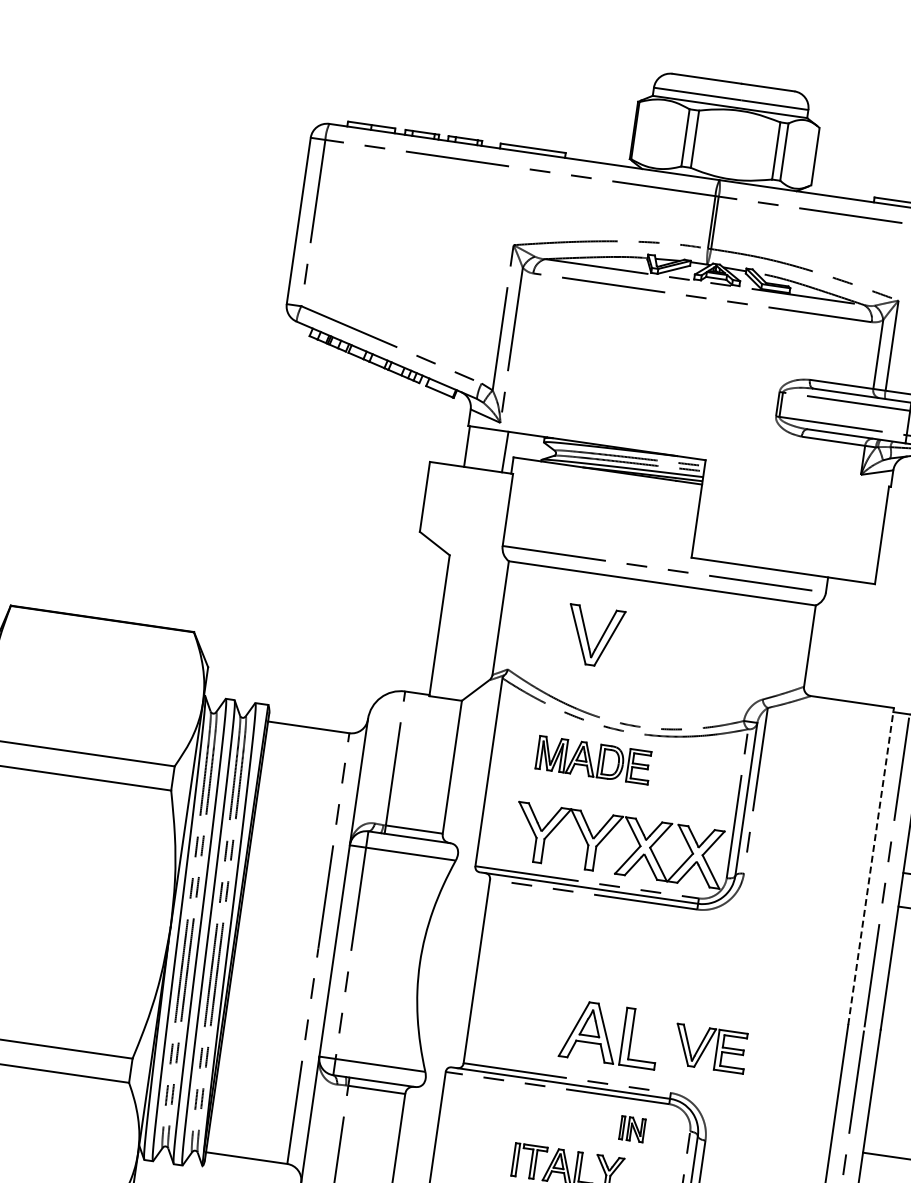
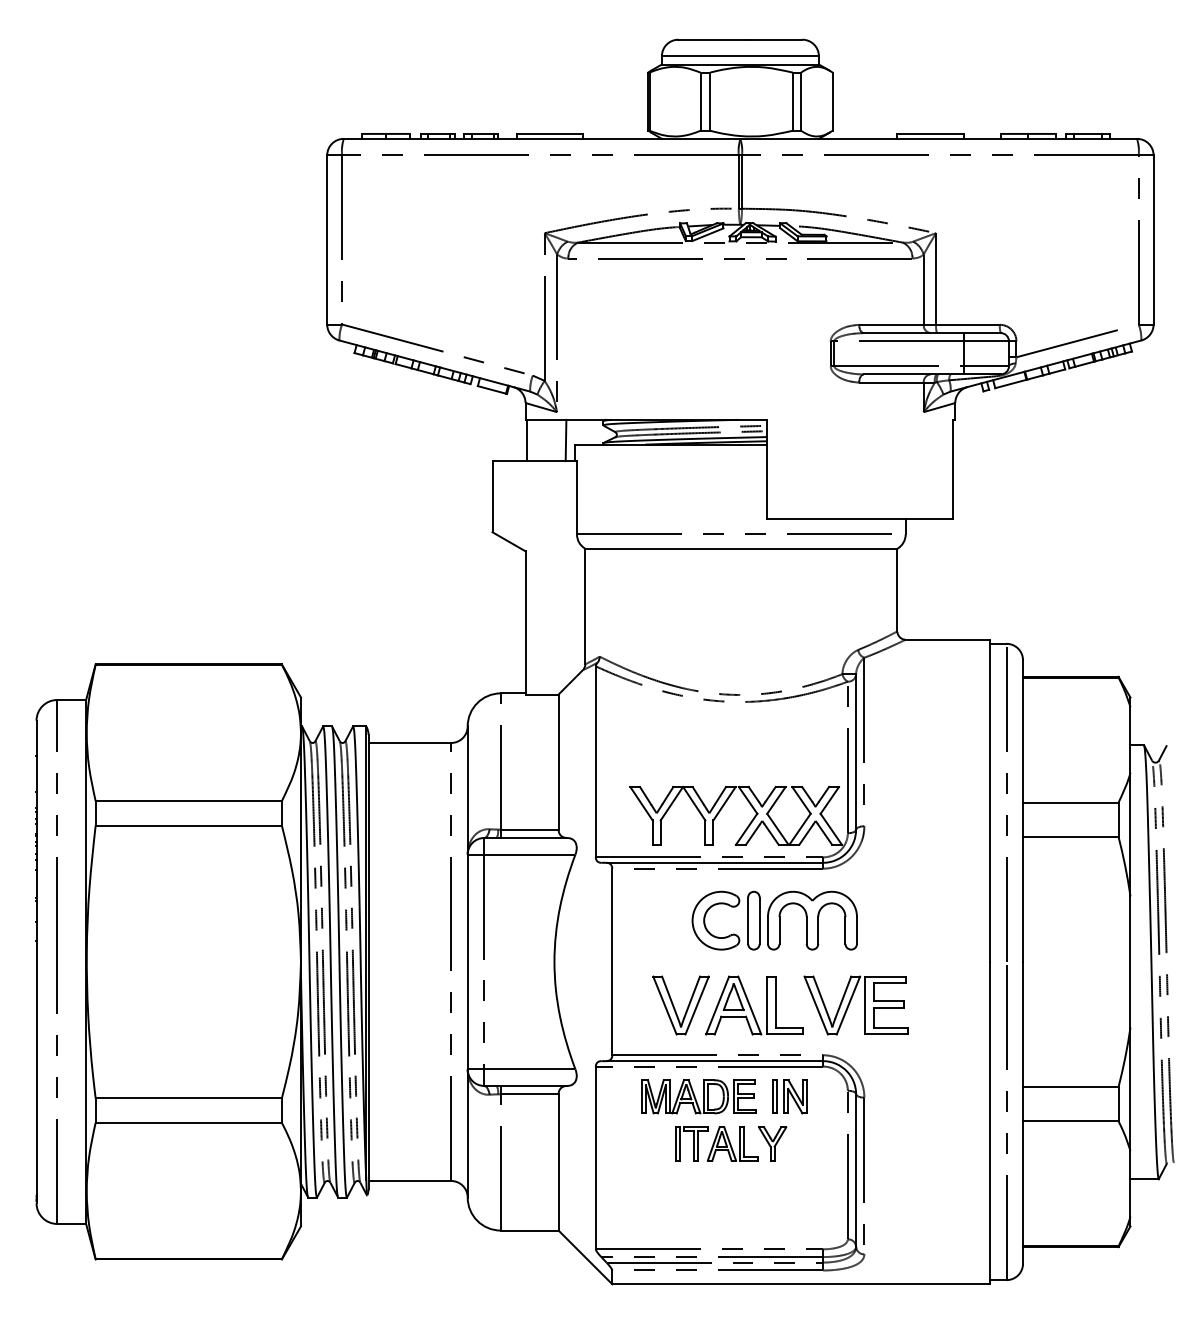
part: (593, 636) -> (680, 1005), moved
part: (593, 759) -> (698, 1096), moved
line: (870, 866) -> (989, 800), dashed -> solid
part: (642, 953) -> (774, 920), added
part: (709, 1048) -> (855, 1005), size x1.43
part: (632, 1128) -> (789, 1096), size x1.43

